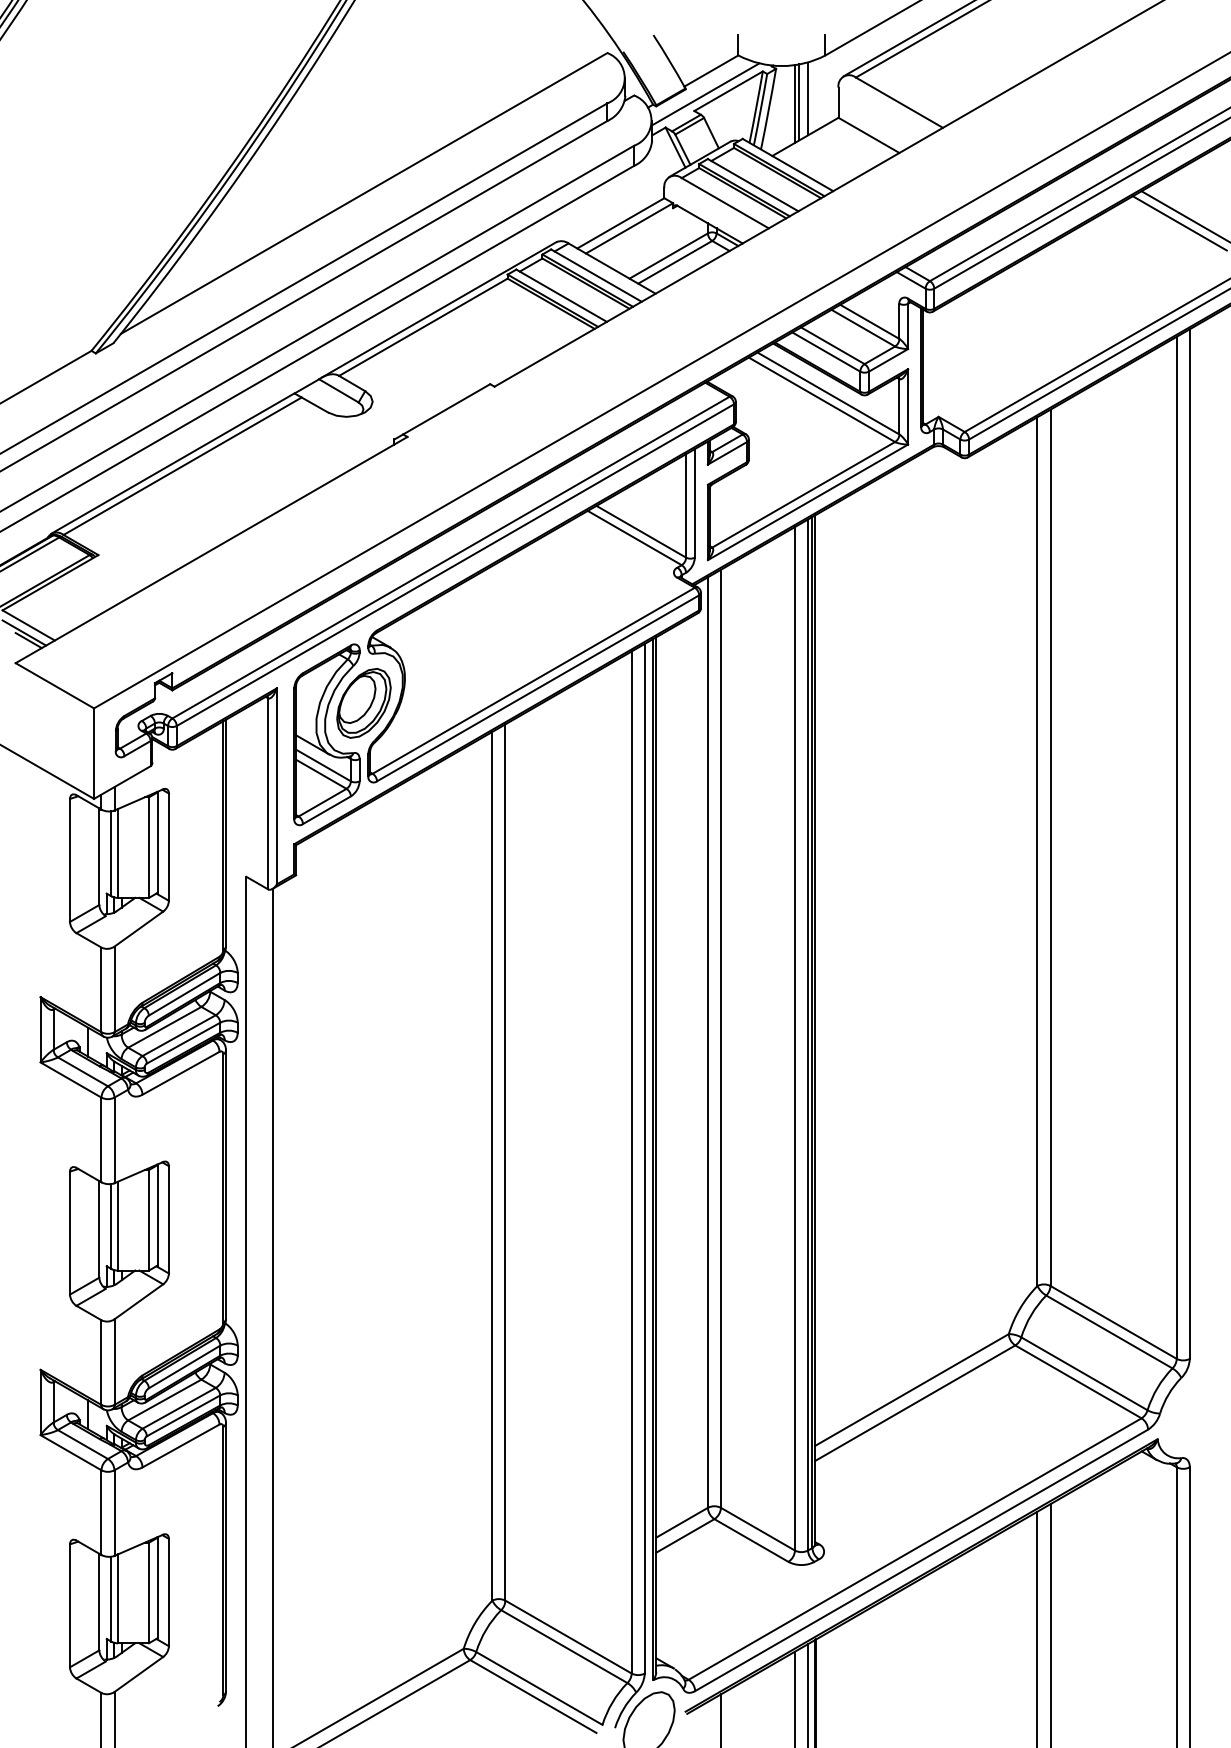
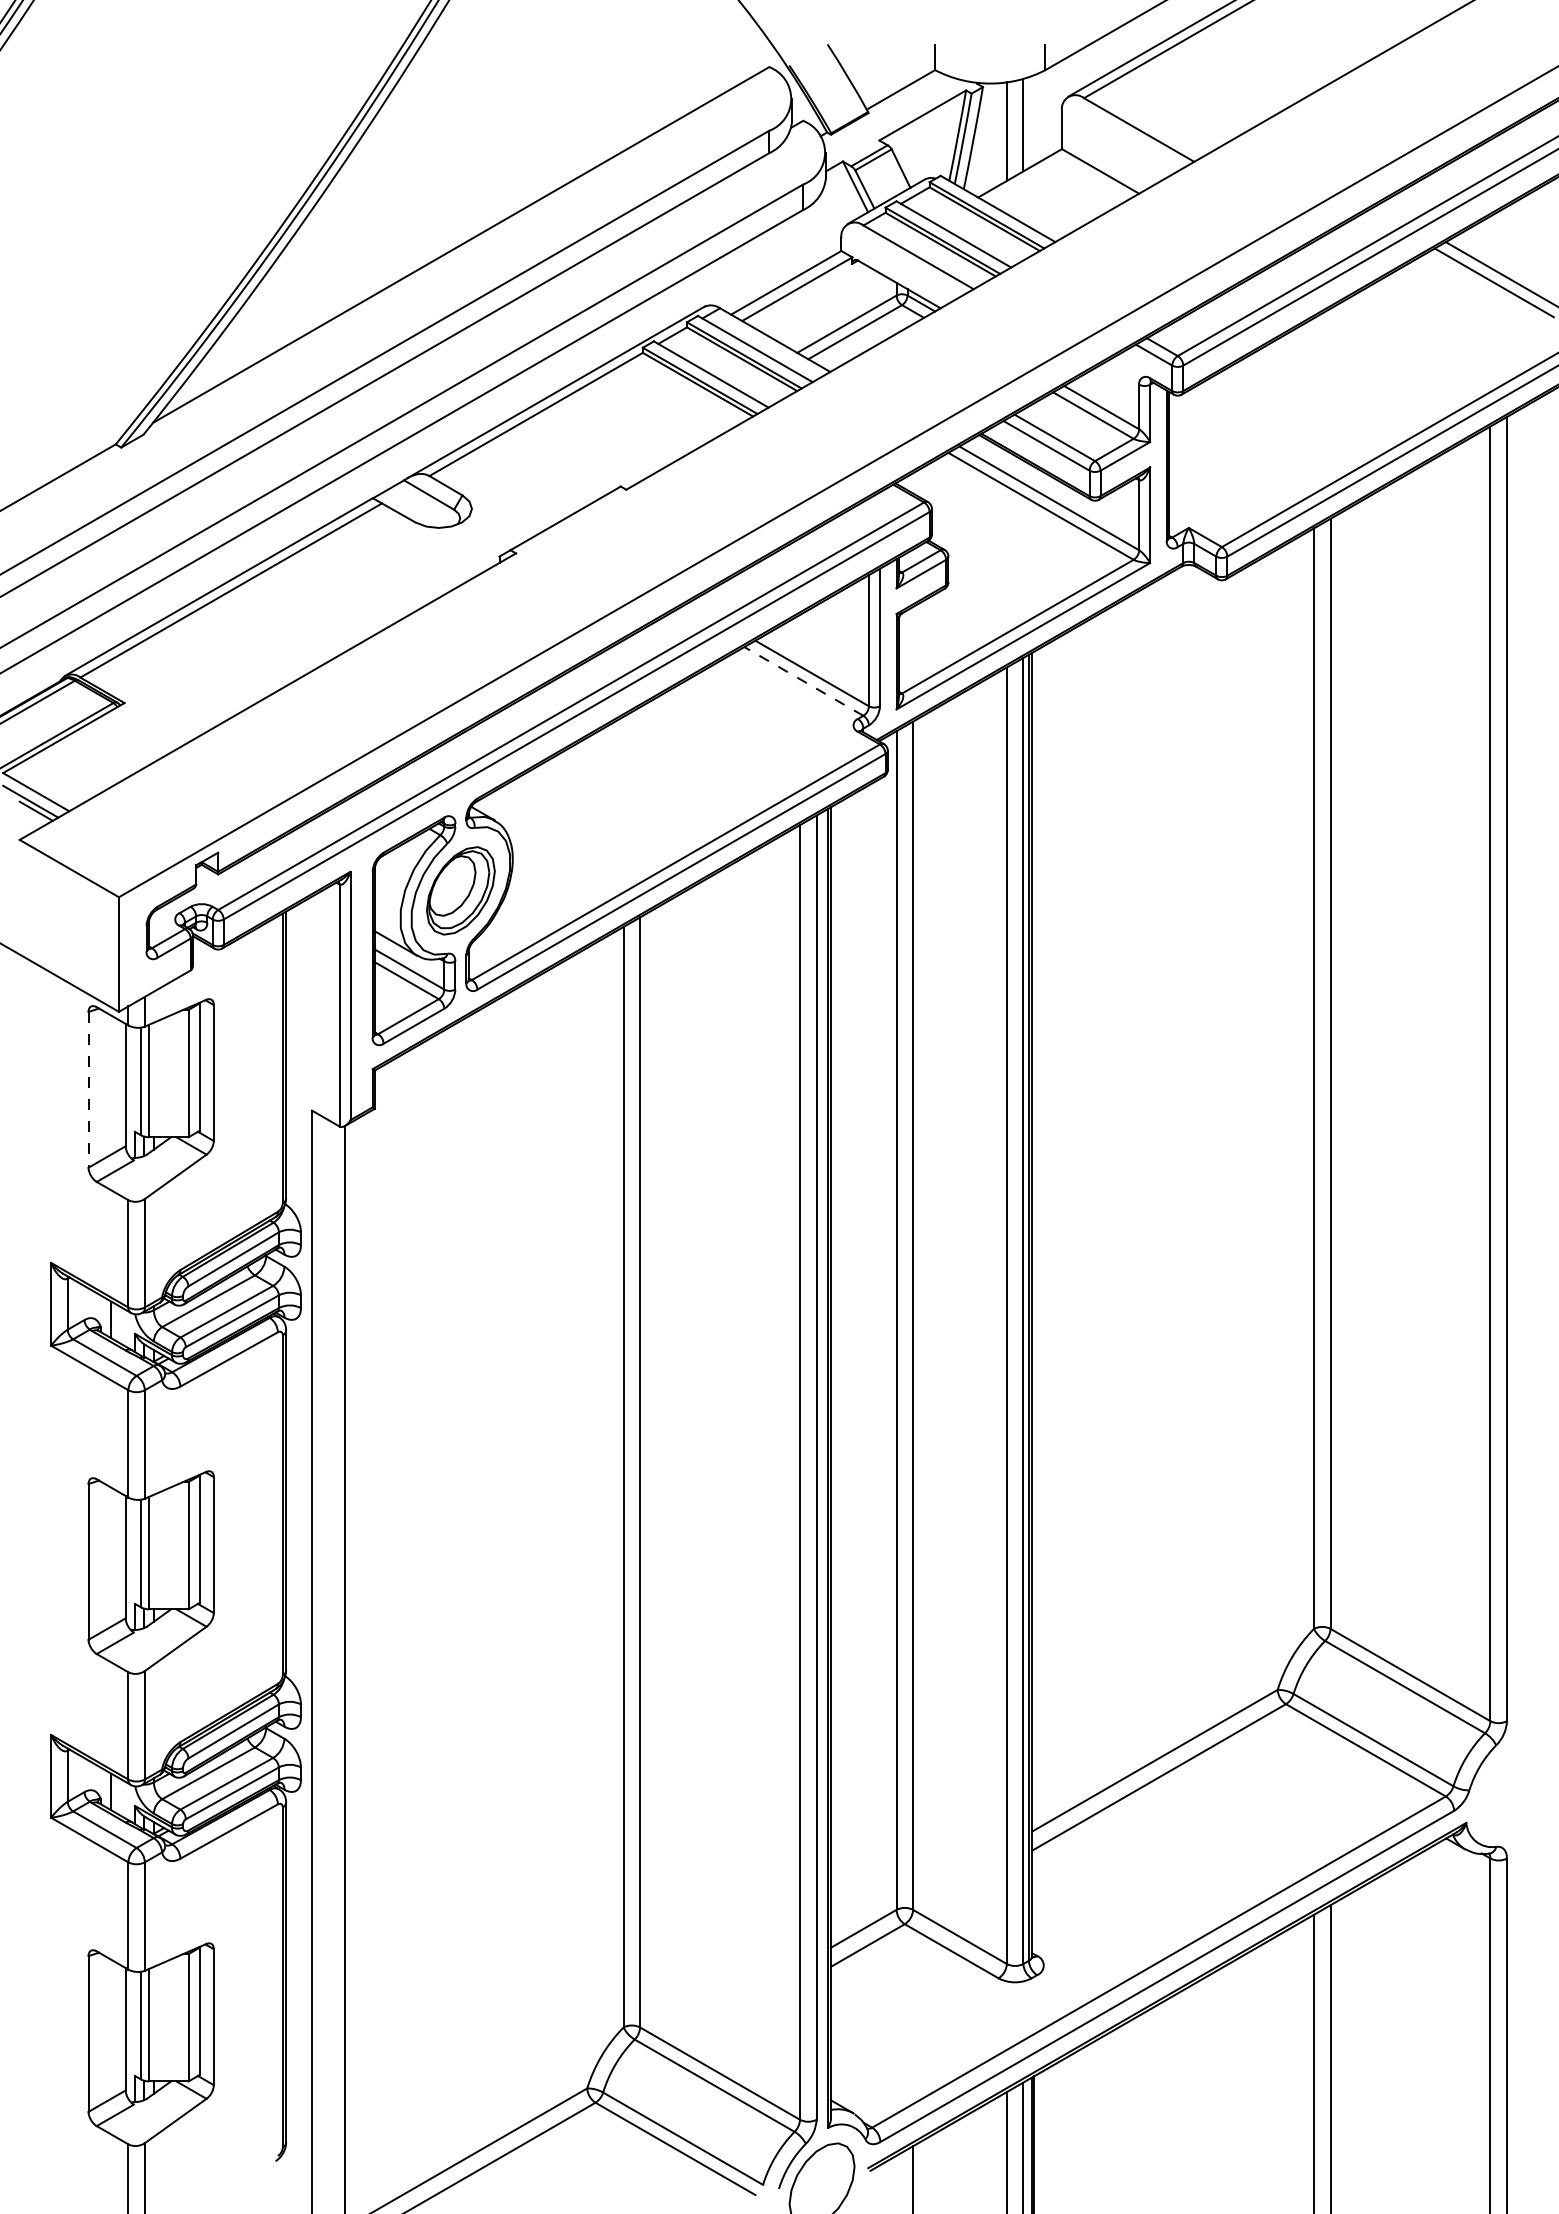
line: (705, 94) -> (893, 119), removed
line: (799, 102) -> (1012, 129), removed
line: (634, 537) -> (803, 680), solid -> dashed
line: (70, 860) -> (89, 1089), solid -> dashed

